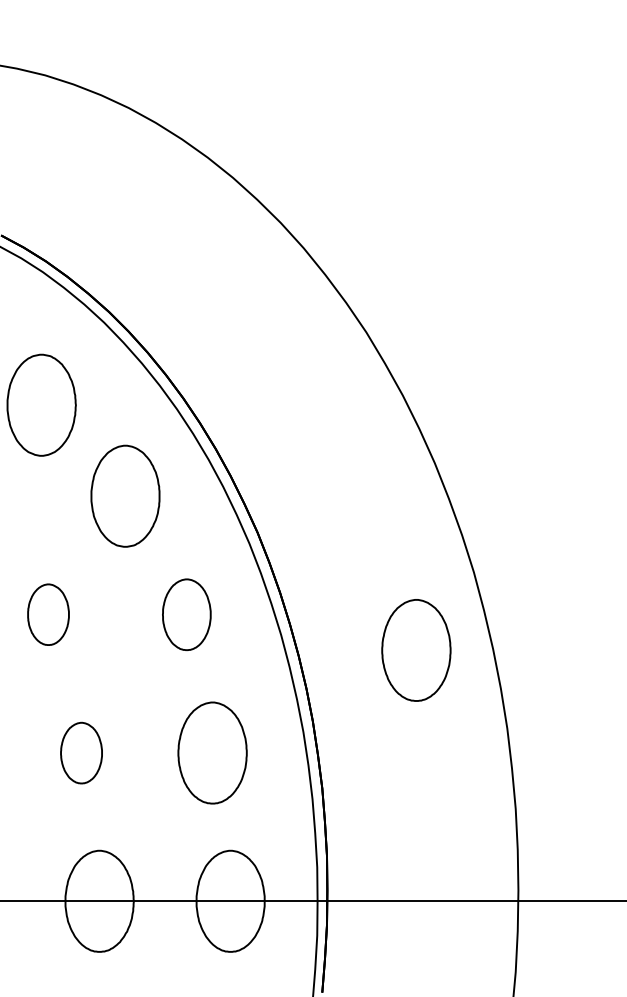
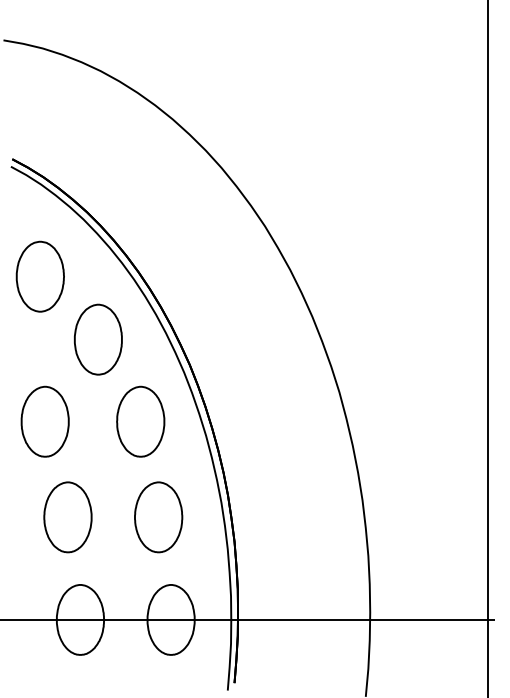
part: (47, 614) -> (44, 421), size x1.67
part: (186, 614) -> (140, 421), size x1.43
part: (416, 650) -> (299, 446), removed
part: (80, 753) -> (67, 517), size x1.67

